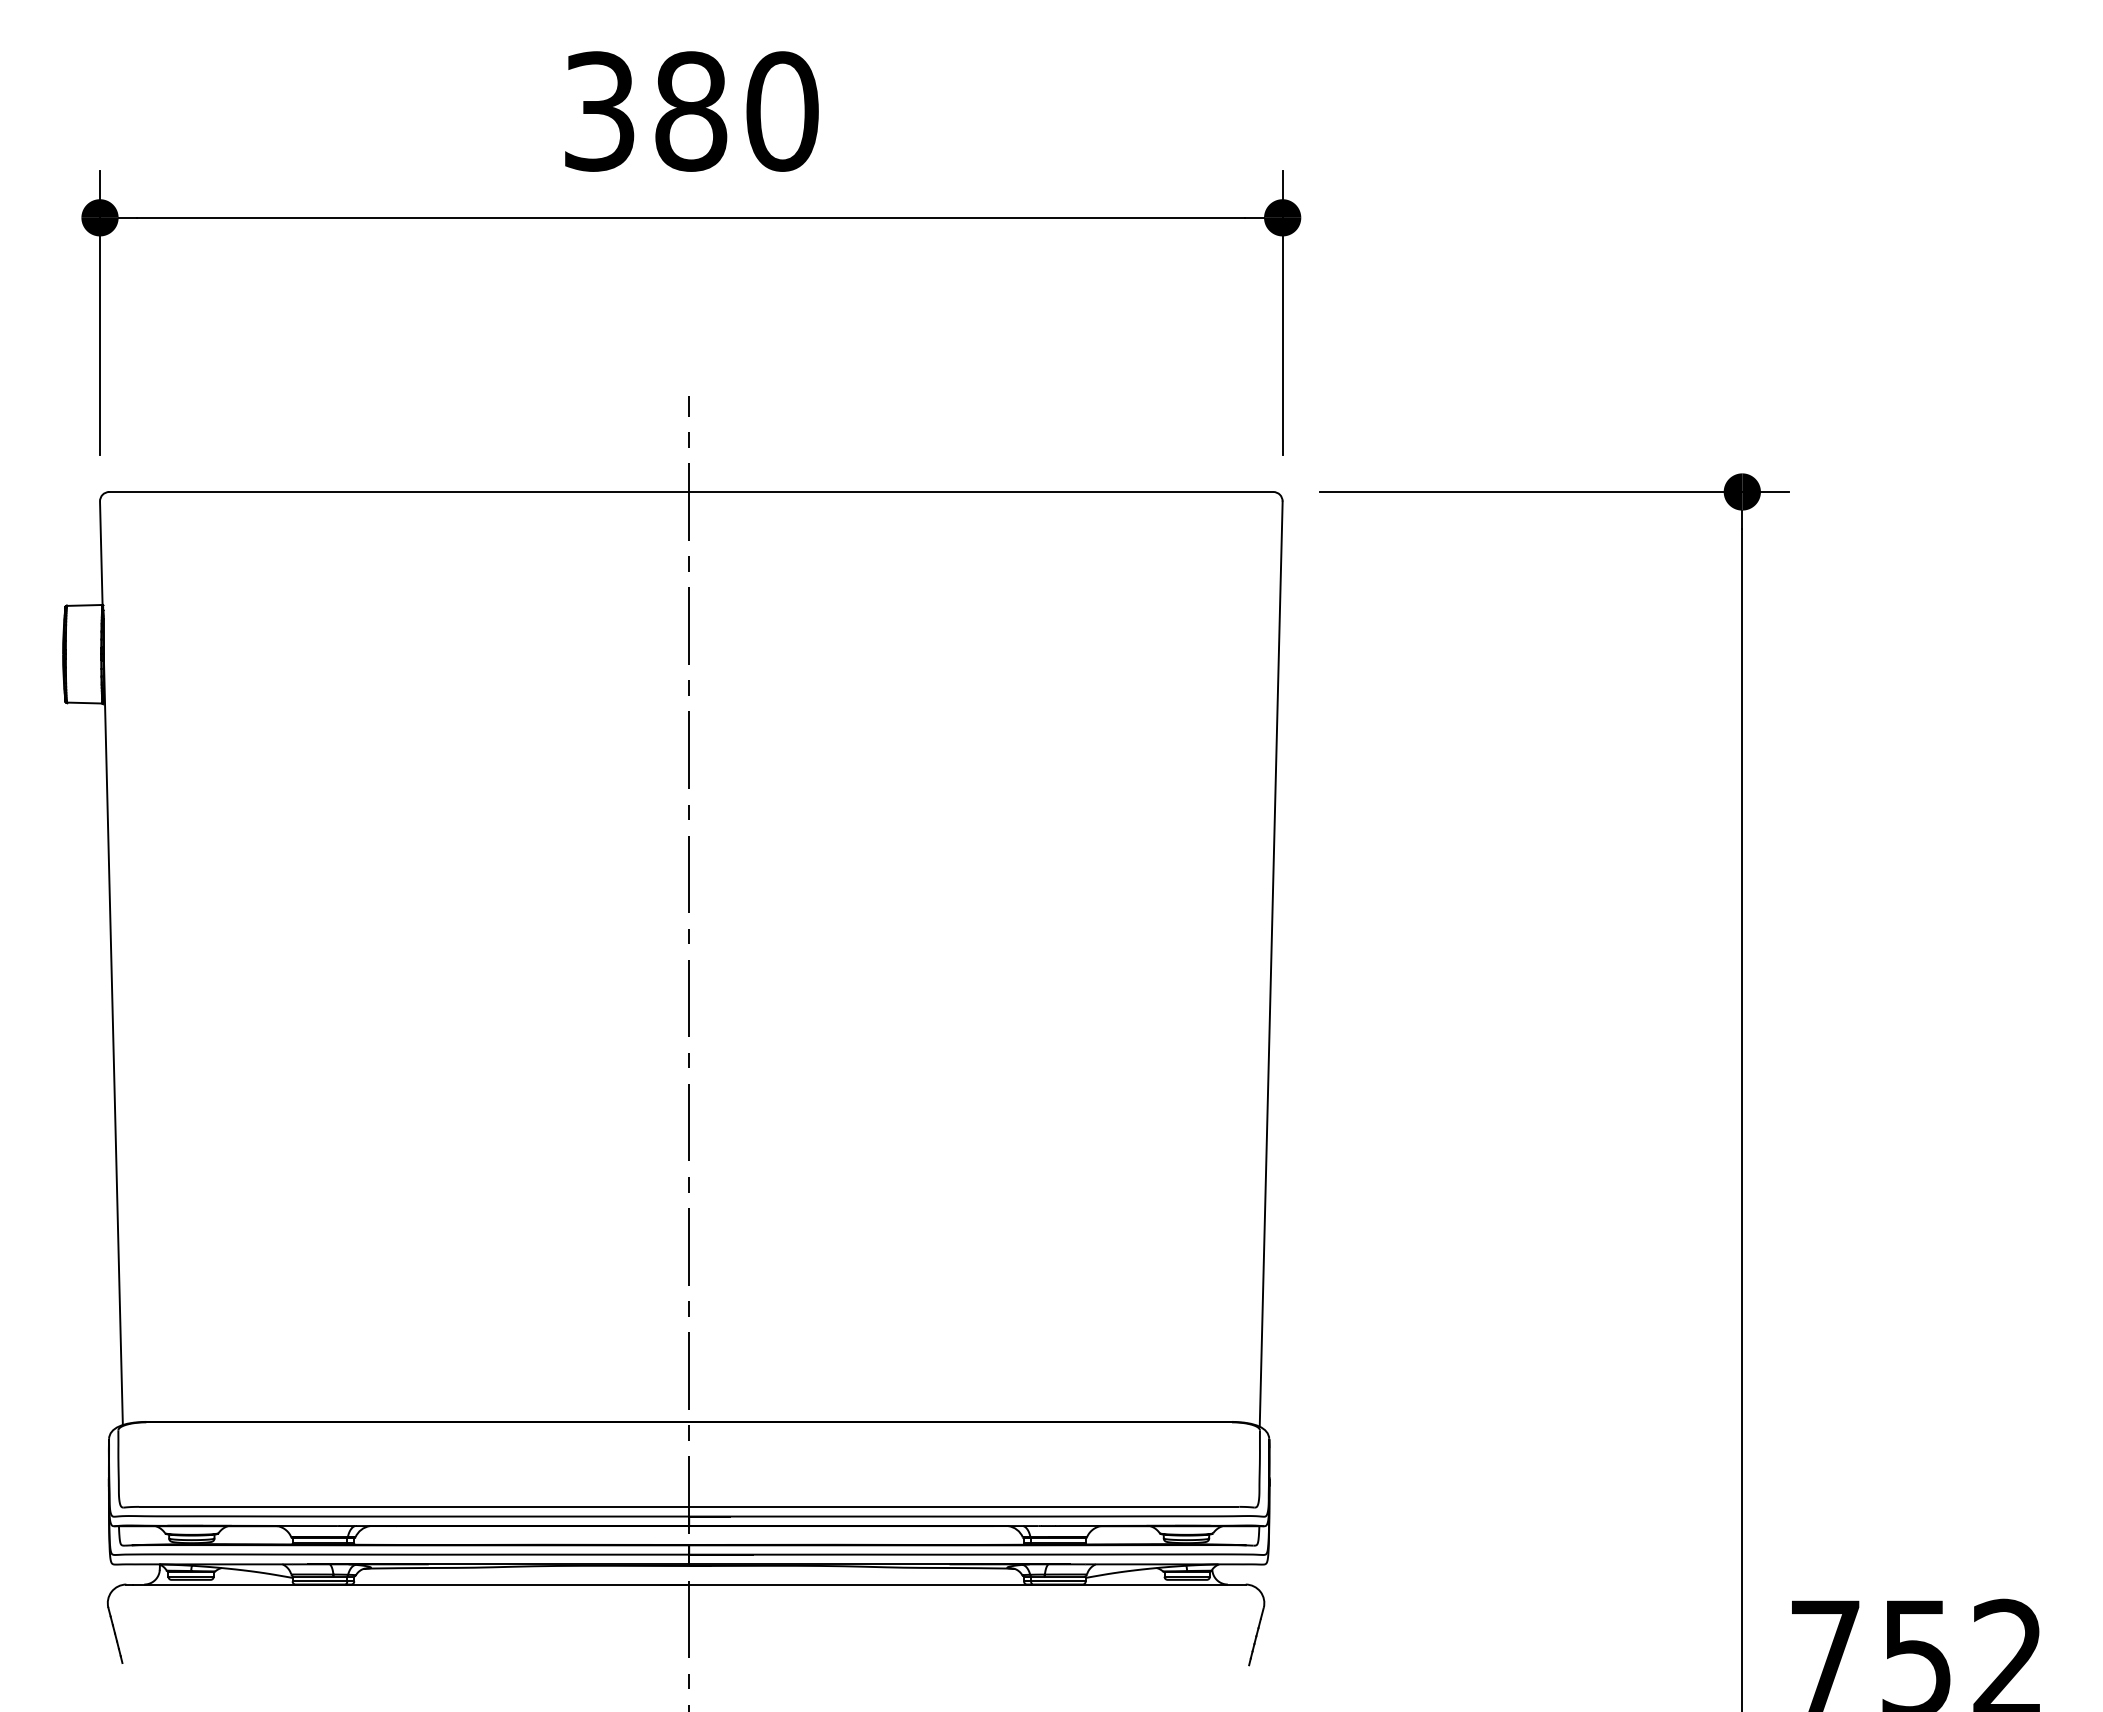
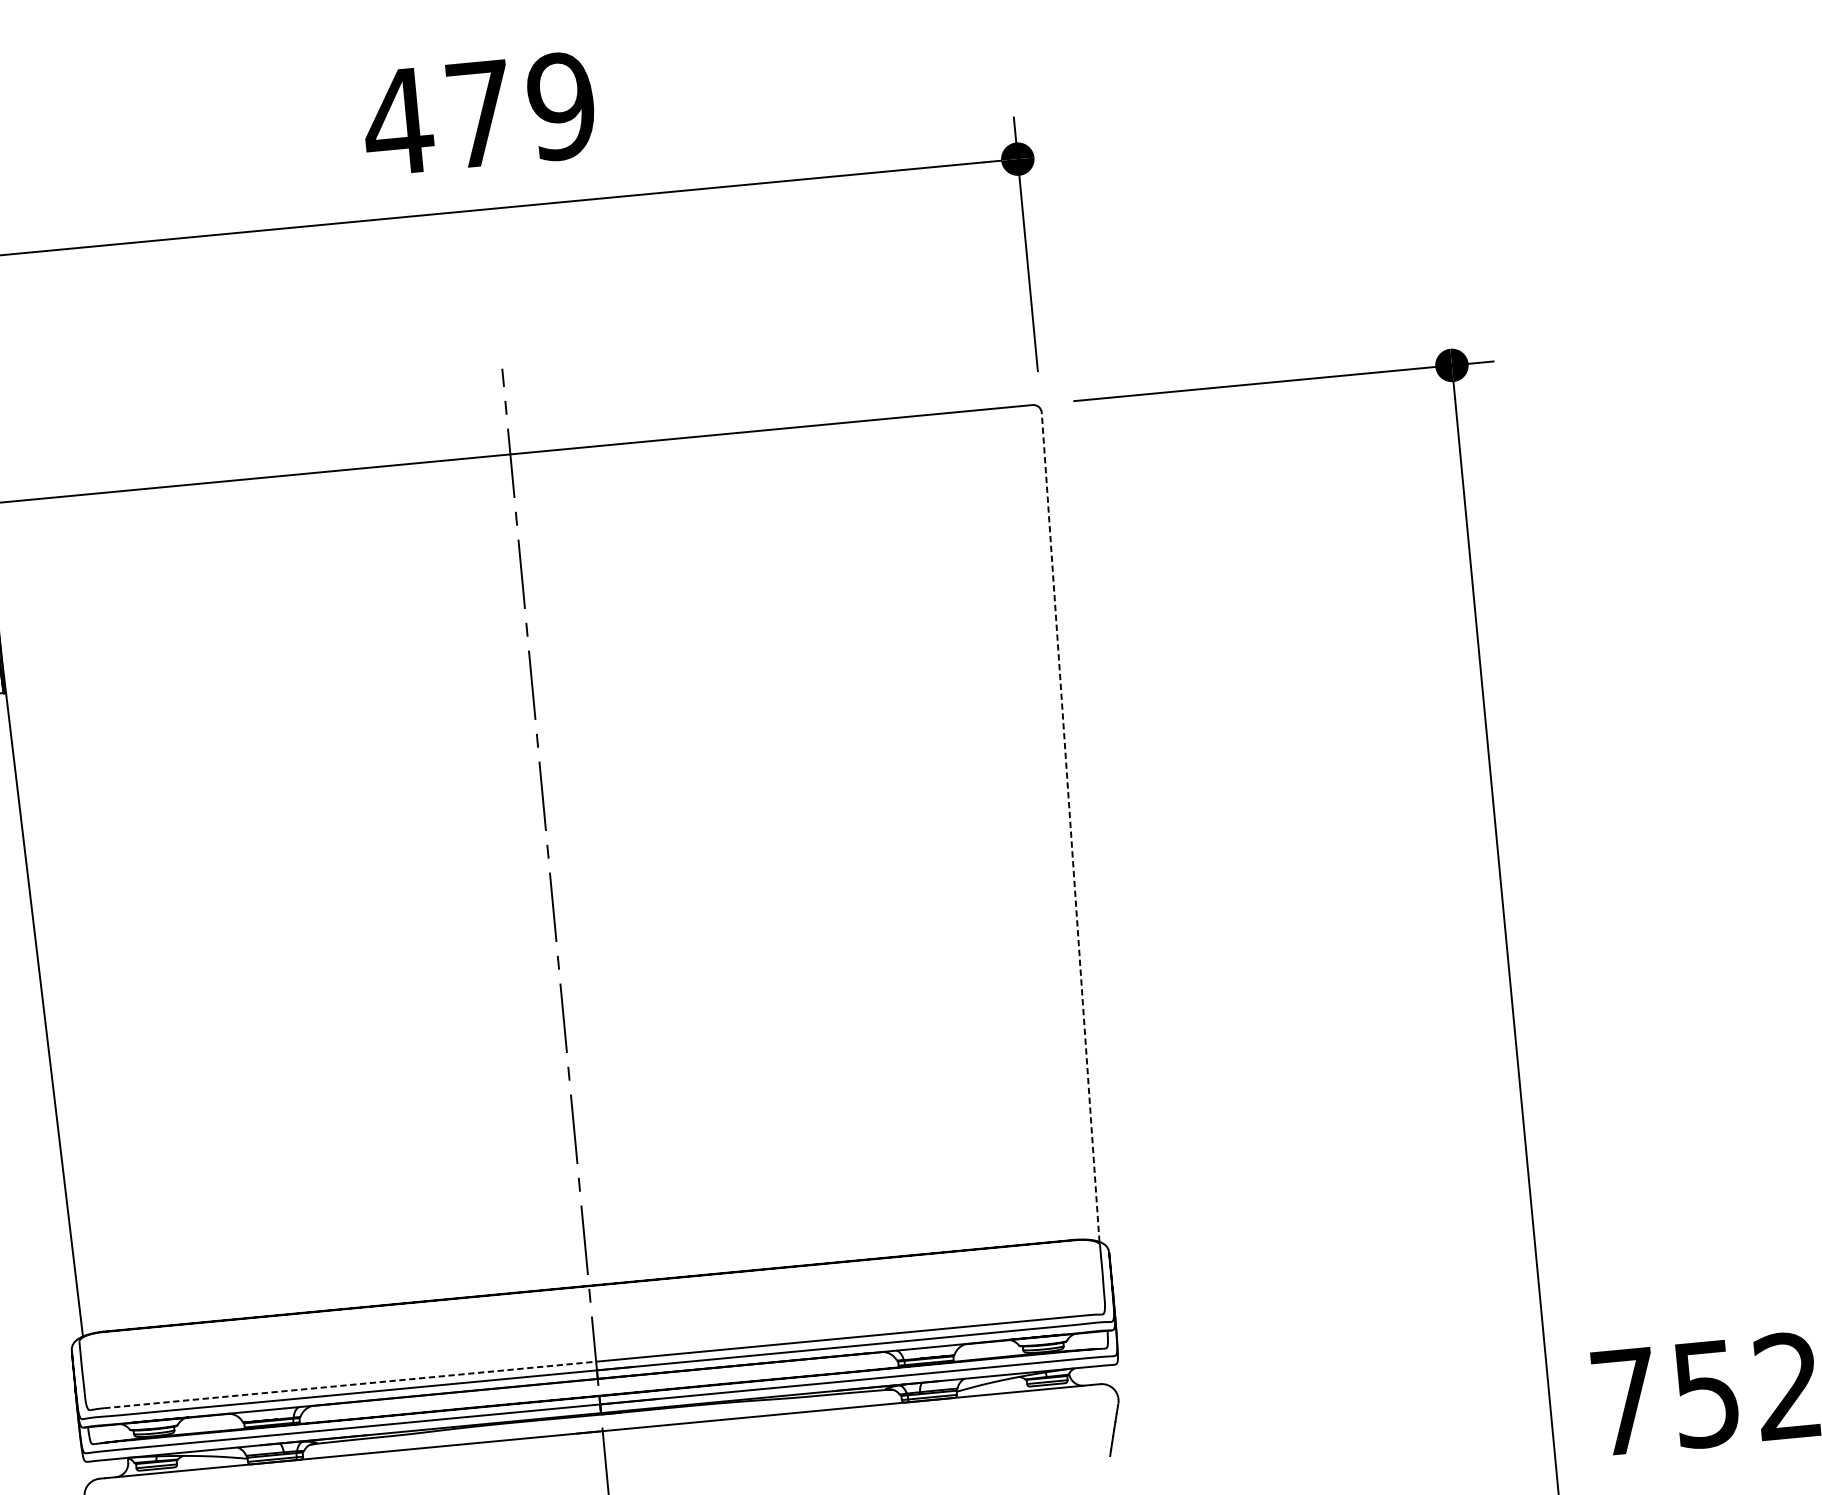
text: (689, 111) -> (478, 114), 380 -> 479
line: (1271, 964) -> (1070, 827), solid -> dashed
line: (414, 1506) -> (350, 1384), solid -> dashed

